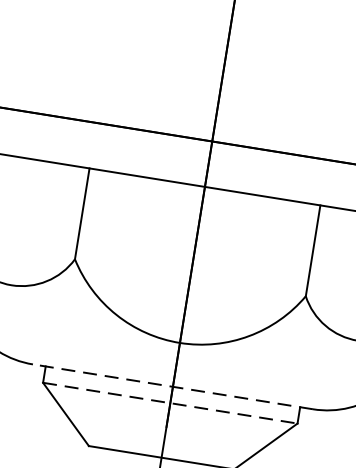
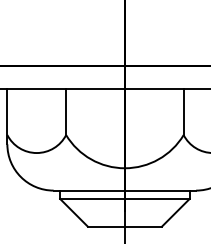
line: (172, 386) -> (124, 190), dashed -> solid
line: (169, 402) -> (124, 198), dashed -> solid

